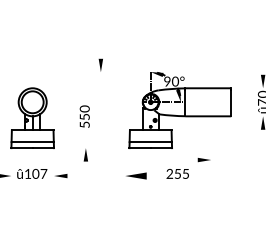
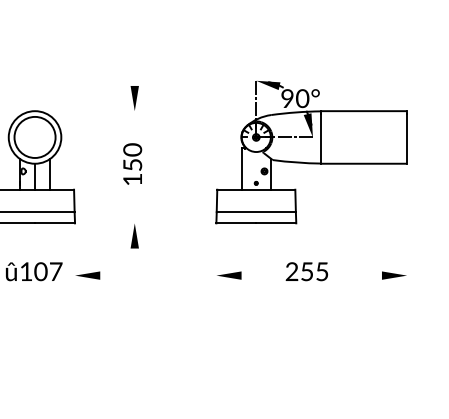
part: (100, 64) -> (134, 96), moved
text: (84, 124) -> (132, 179), 5 -> 1
part: (203, 160) -> (392, 276), moved
part: (136, 175) -> (229, 274), size x0.62

